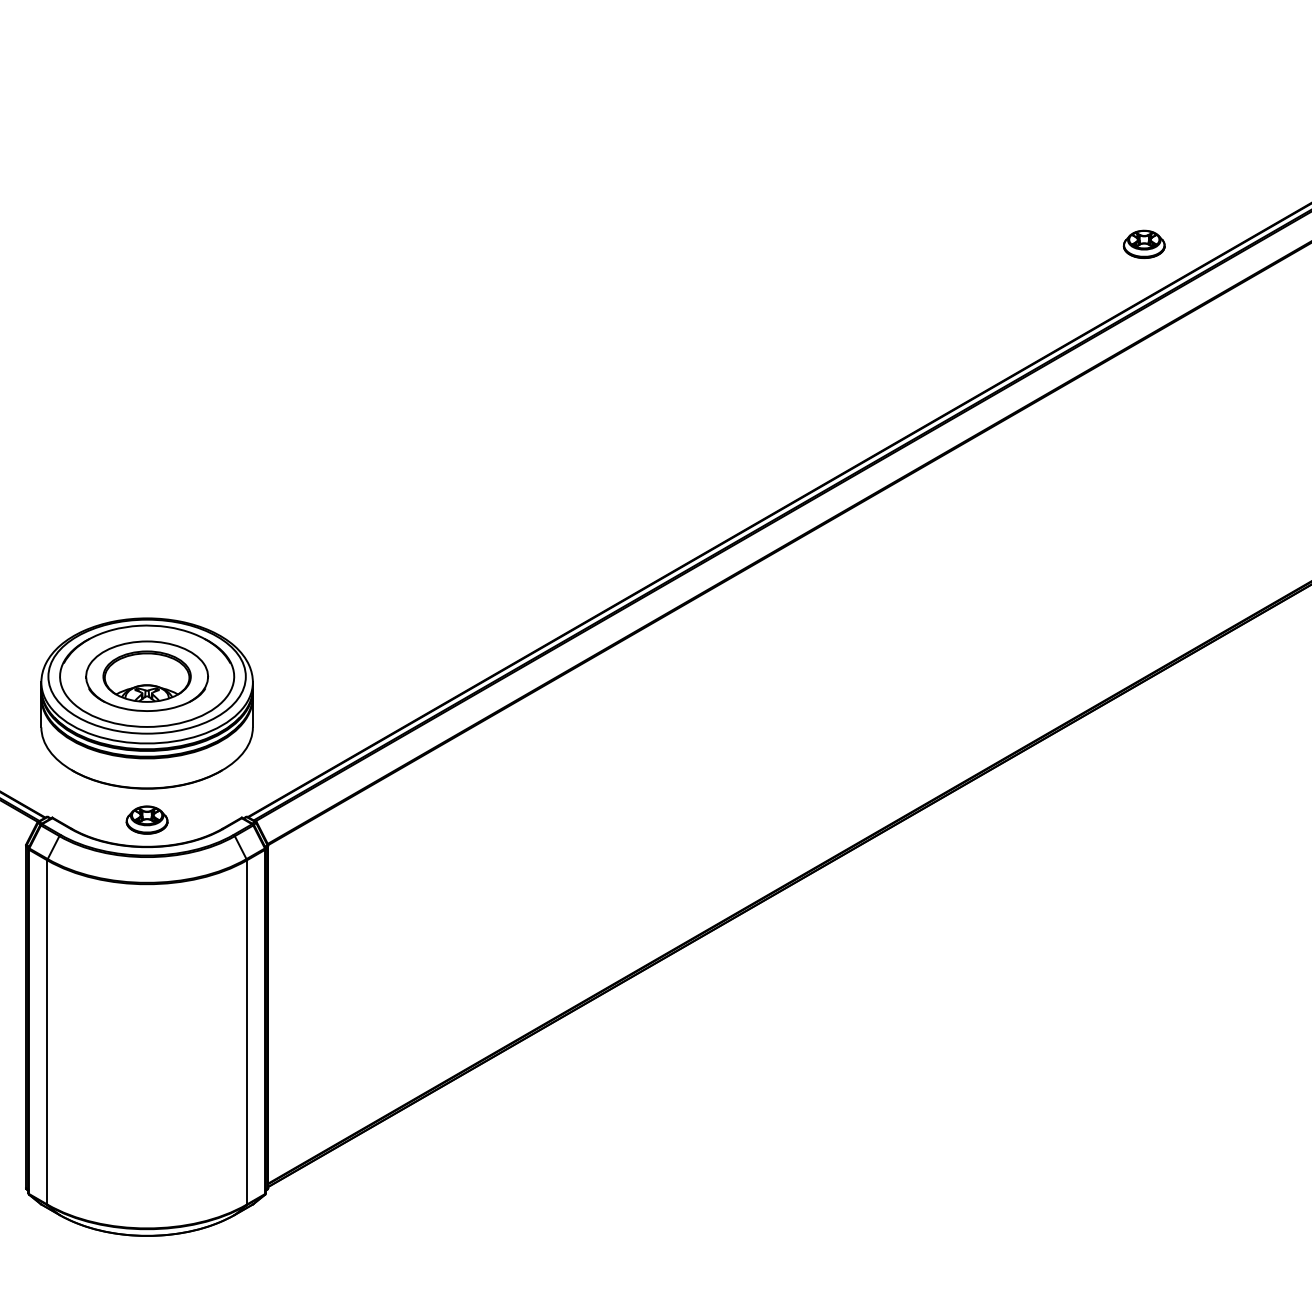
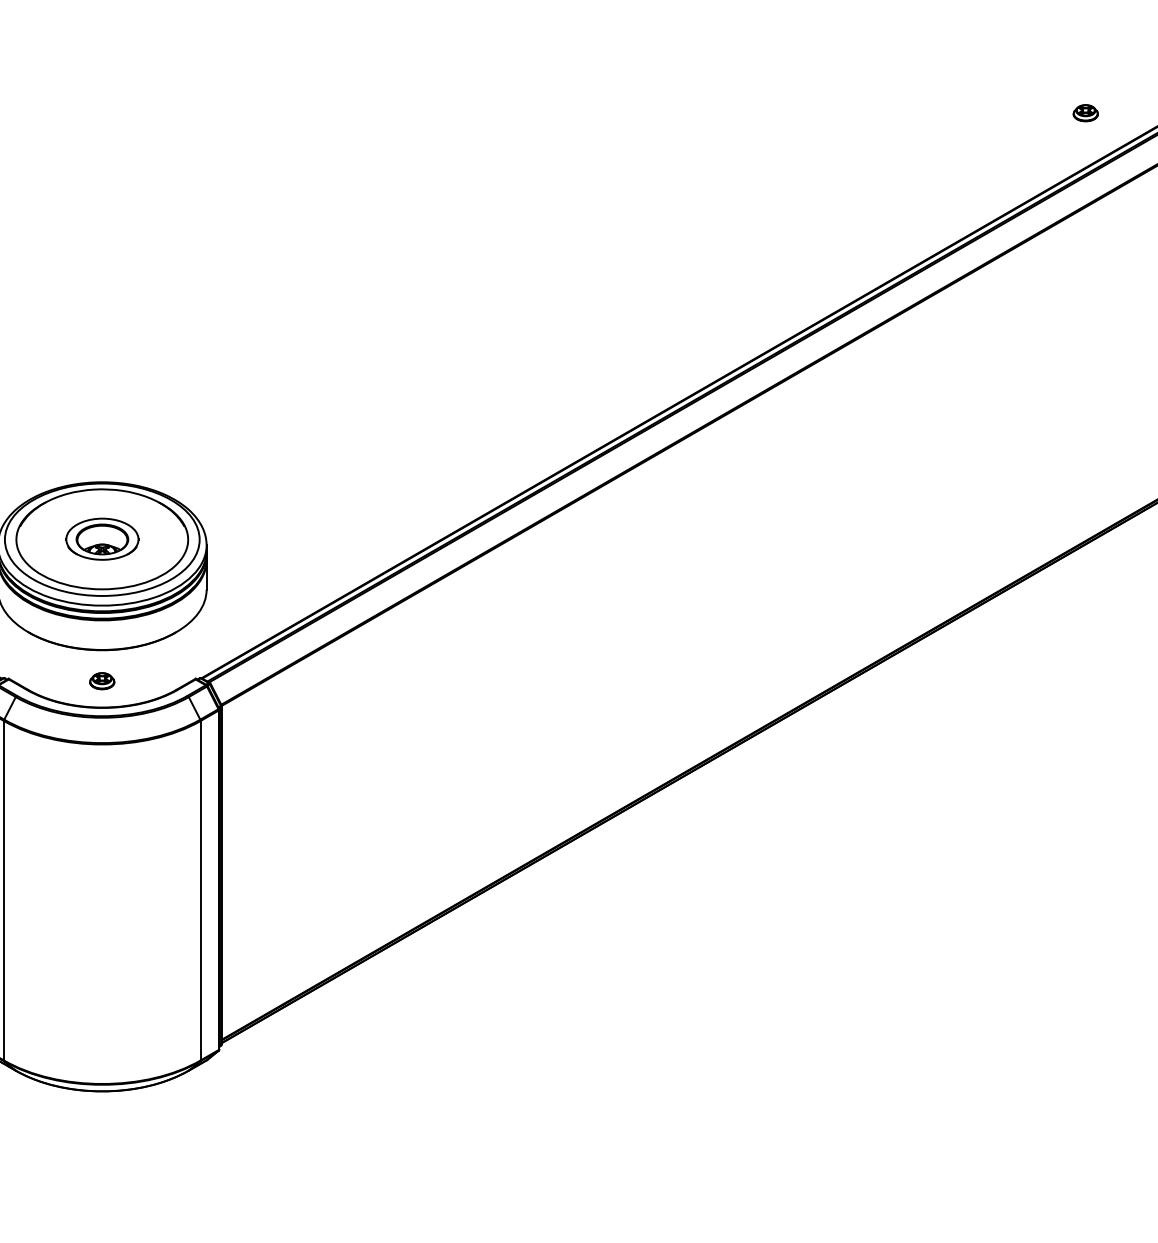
part: (1143, 243) -> (1085, 112), size x0.6
part: (147, 675) -> (102, 538), size x0.6
part: (146, 819) -> (101, 680), size x0.6

